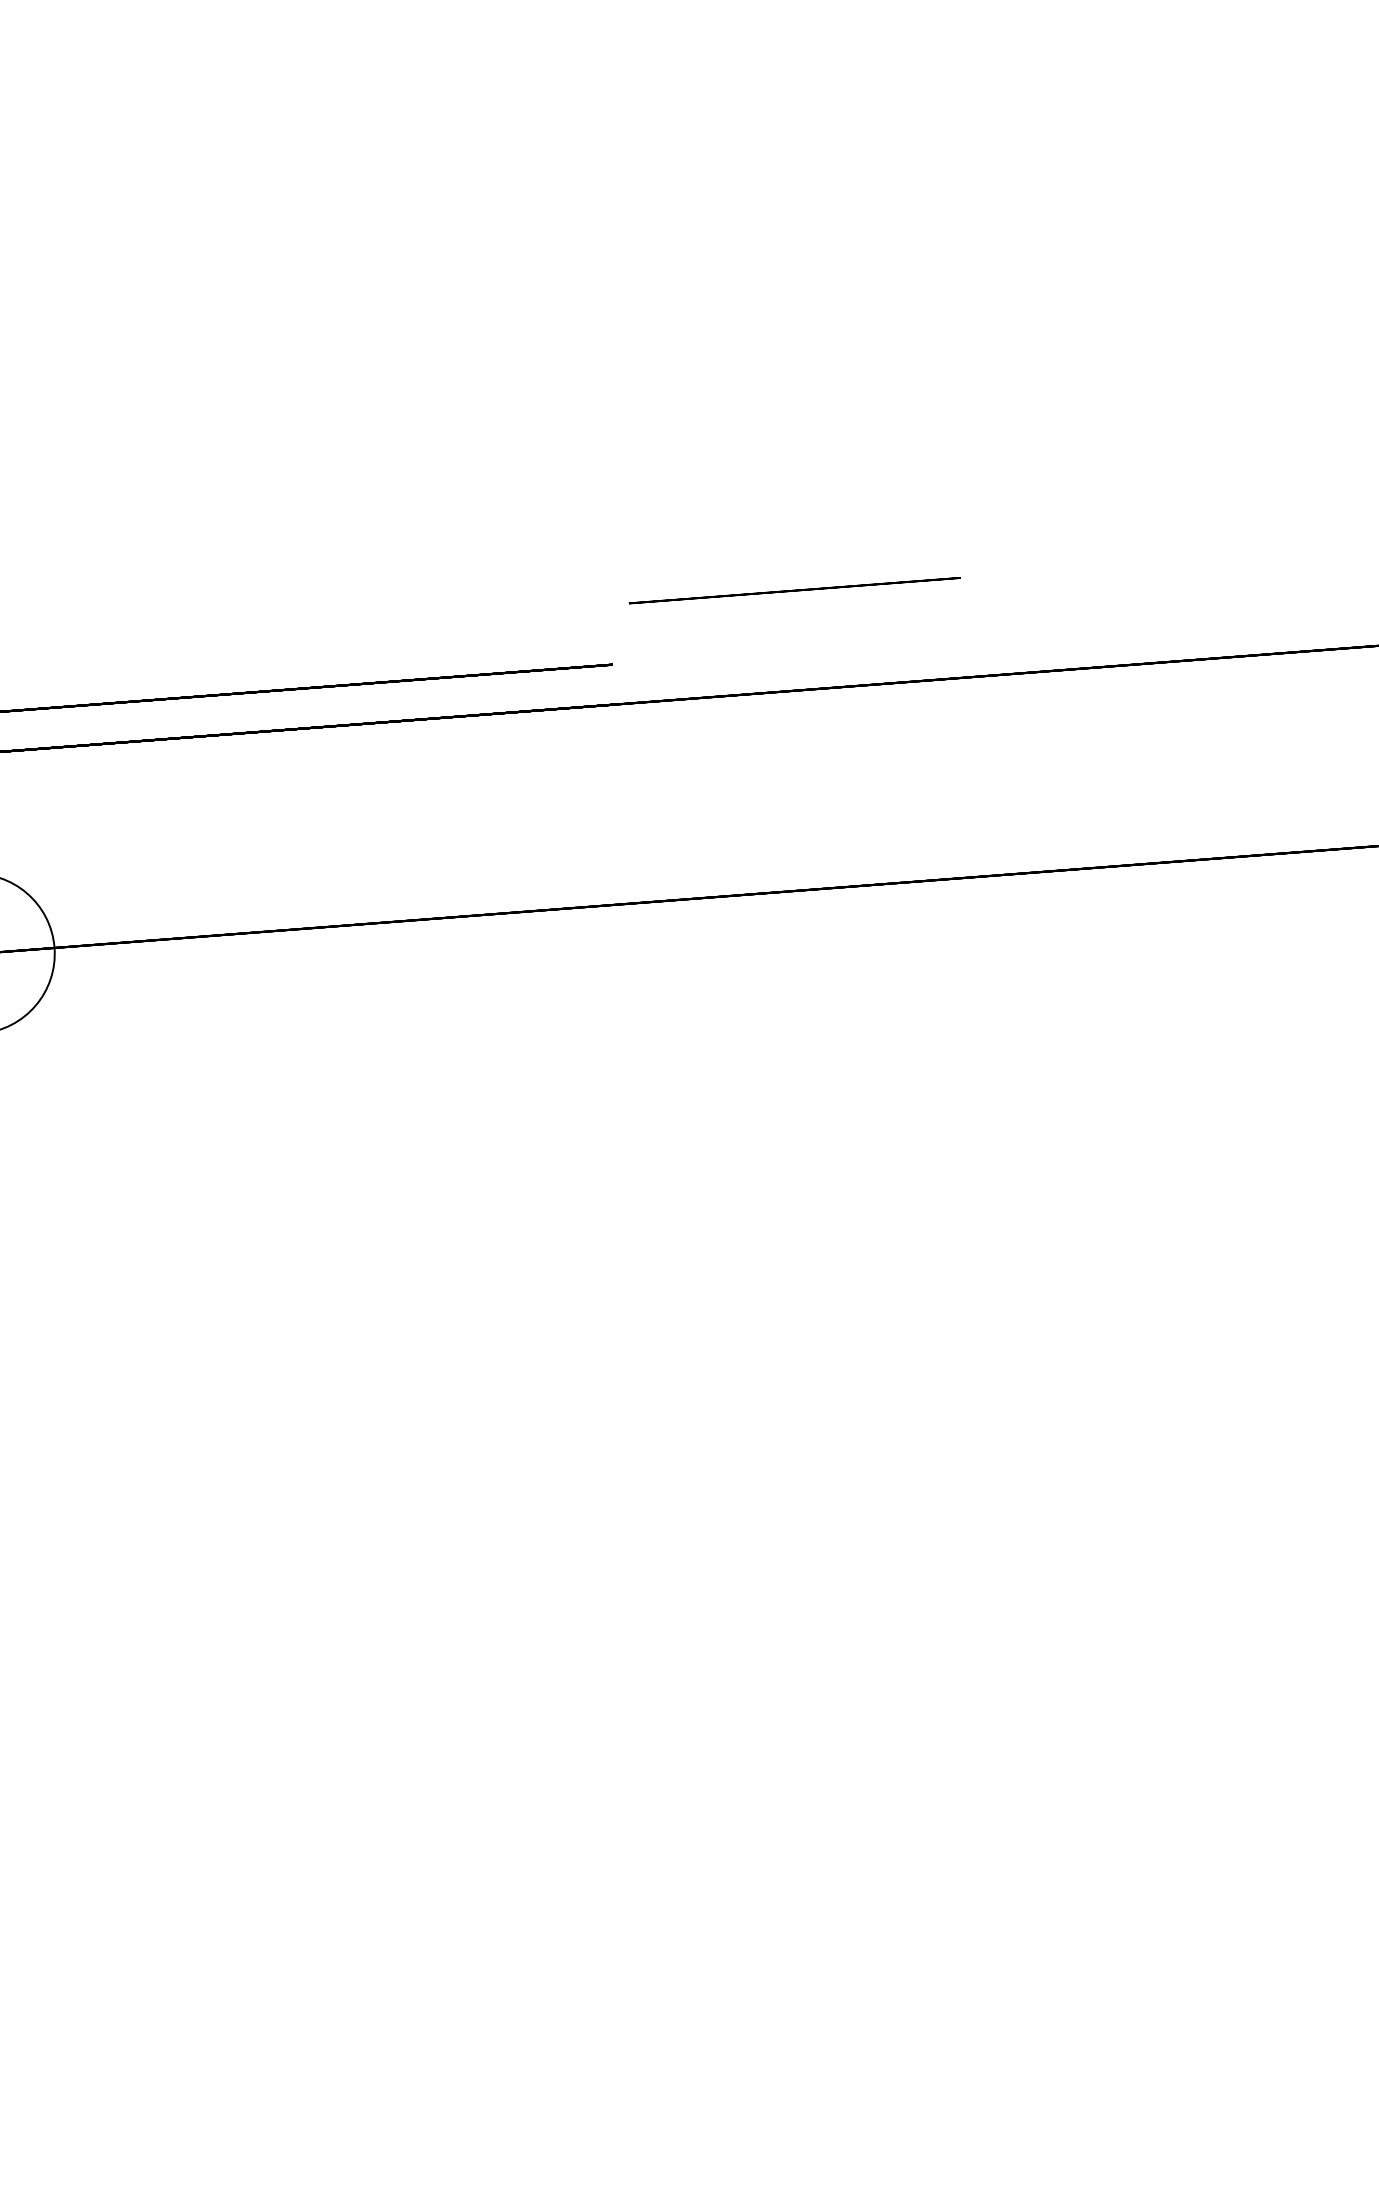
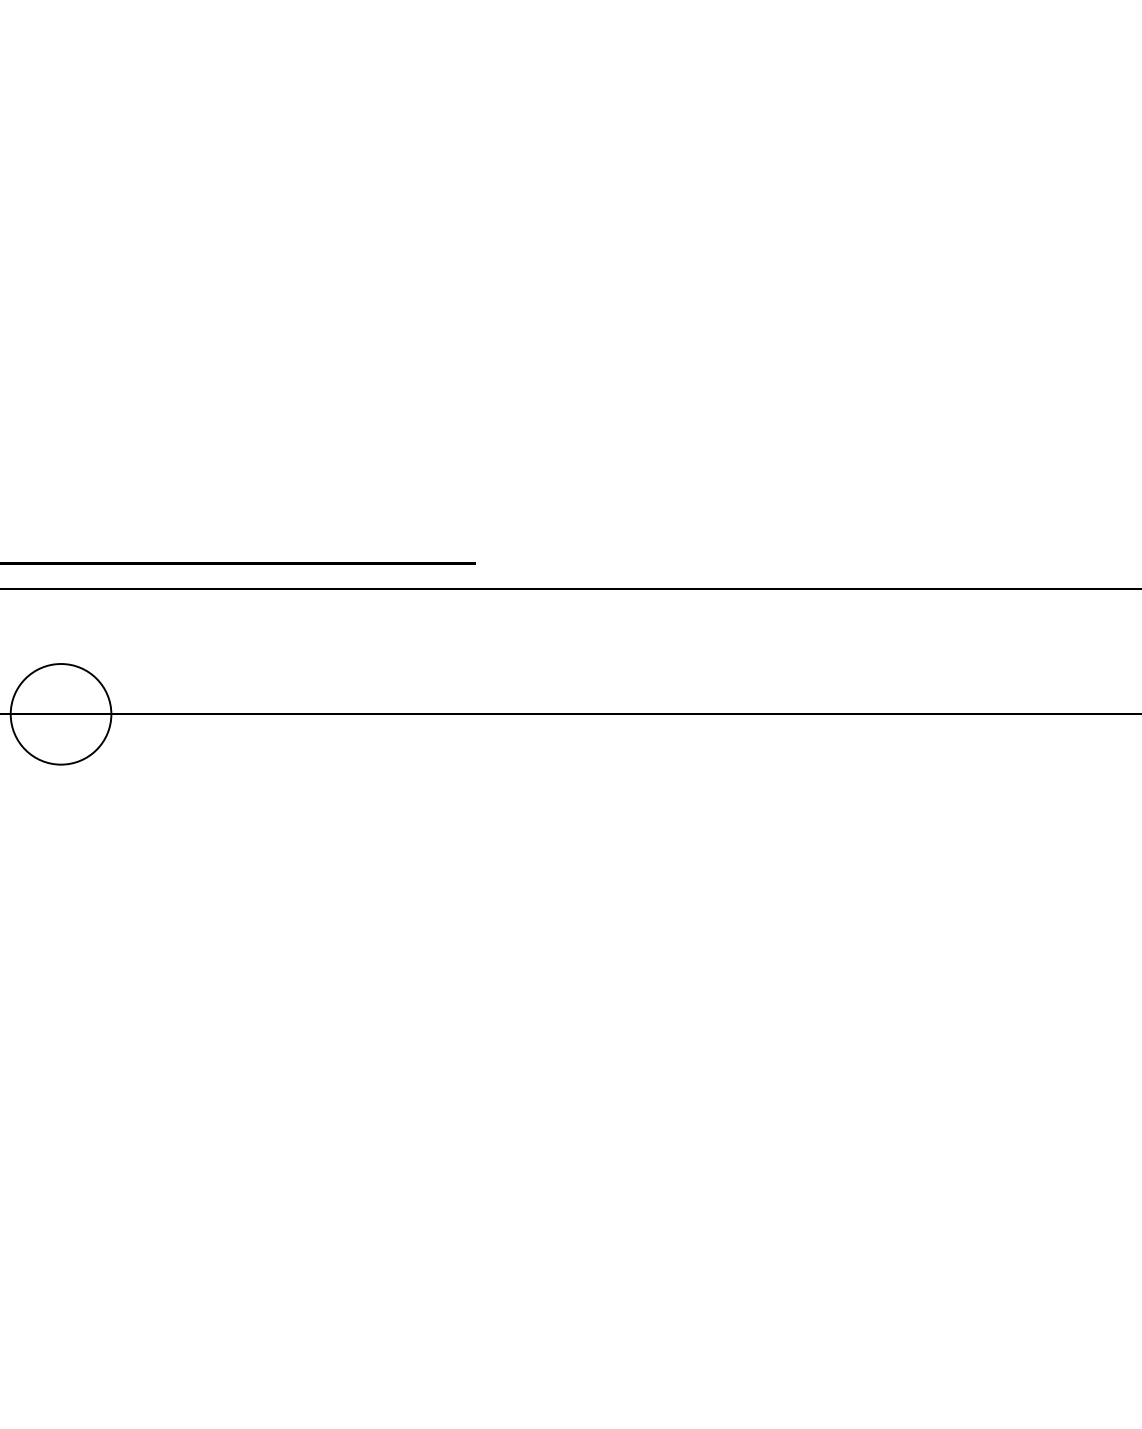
line: (794, 590) -> (593, 525), removed

